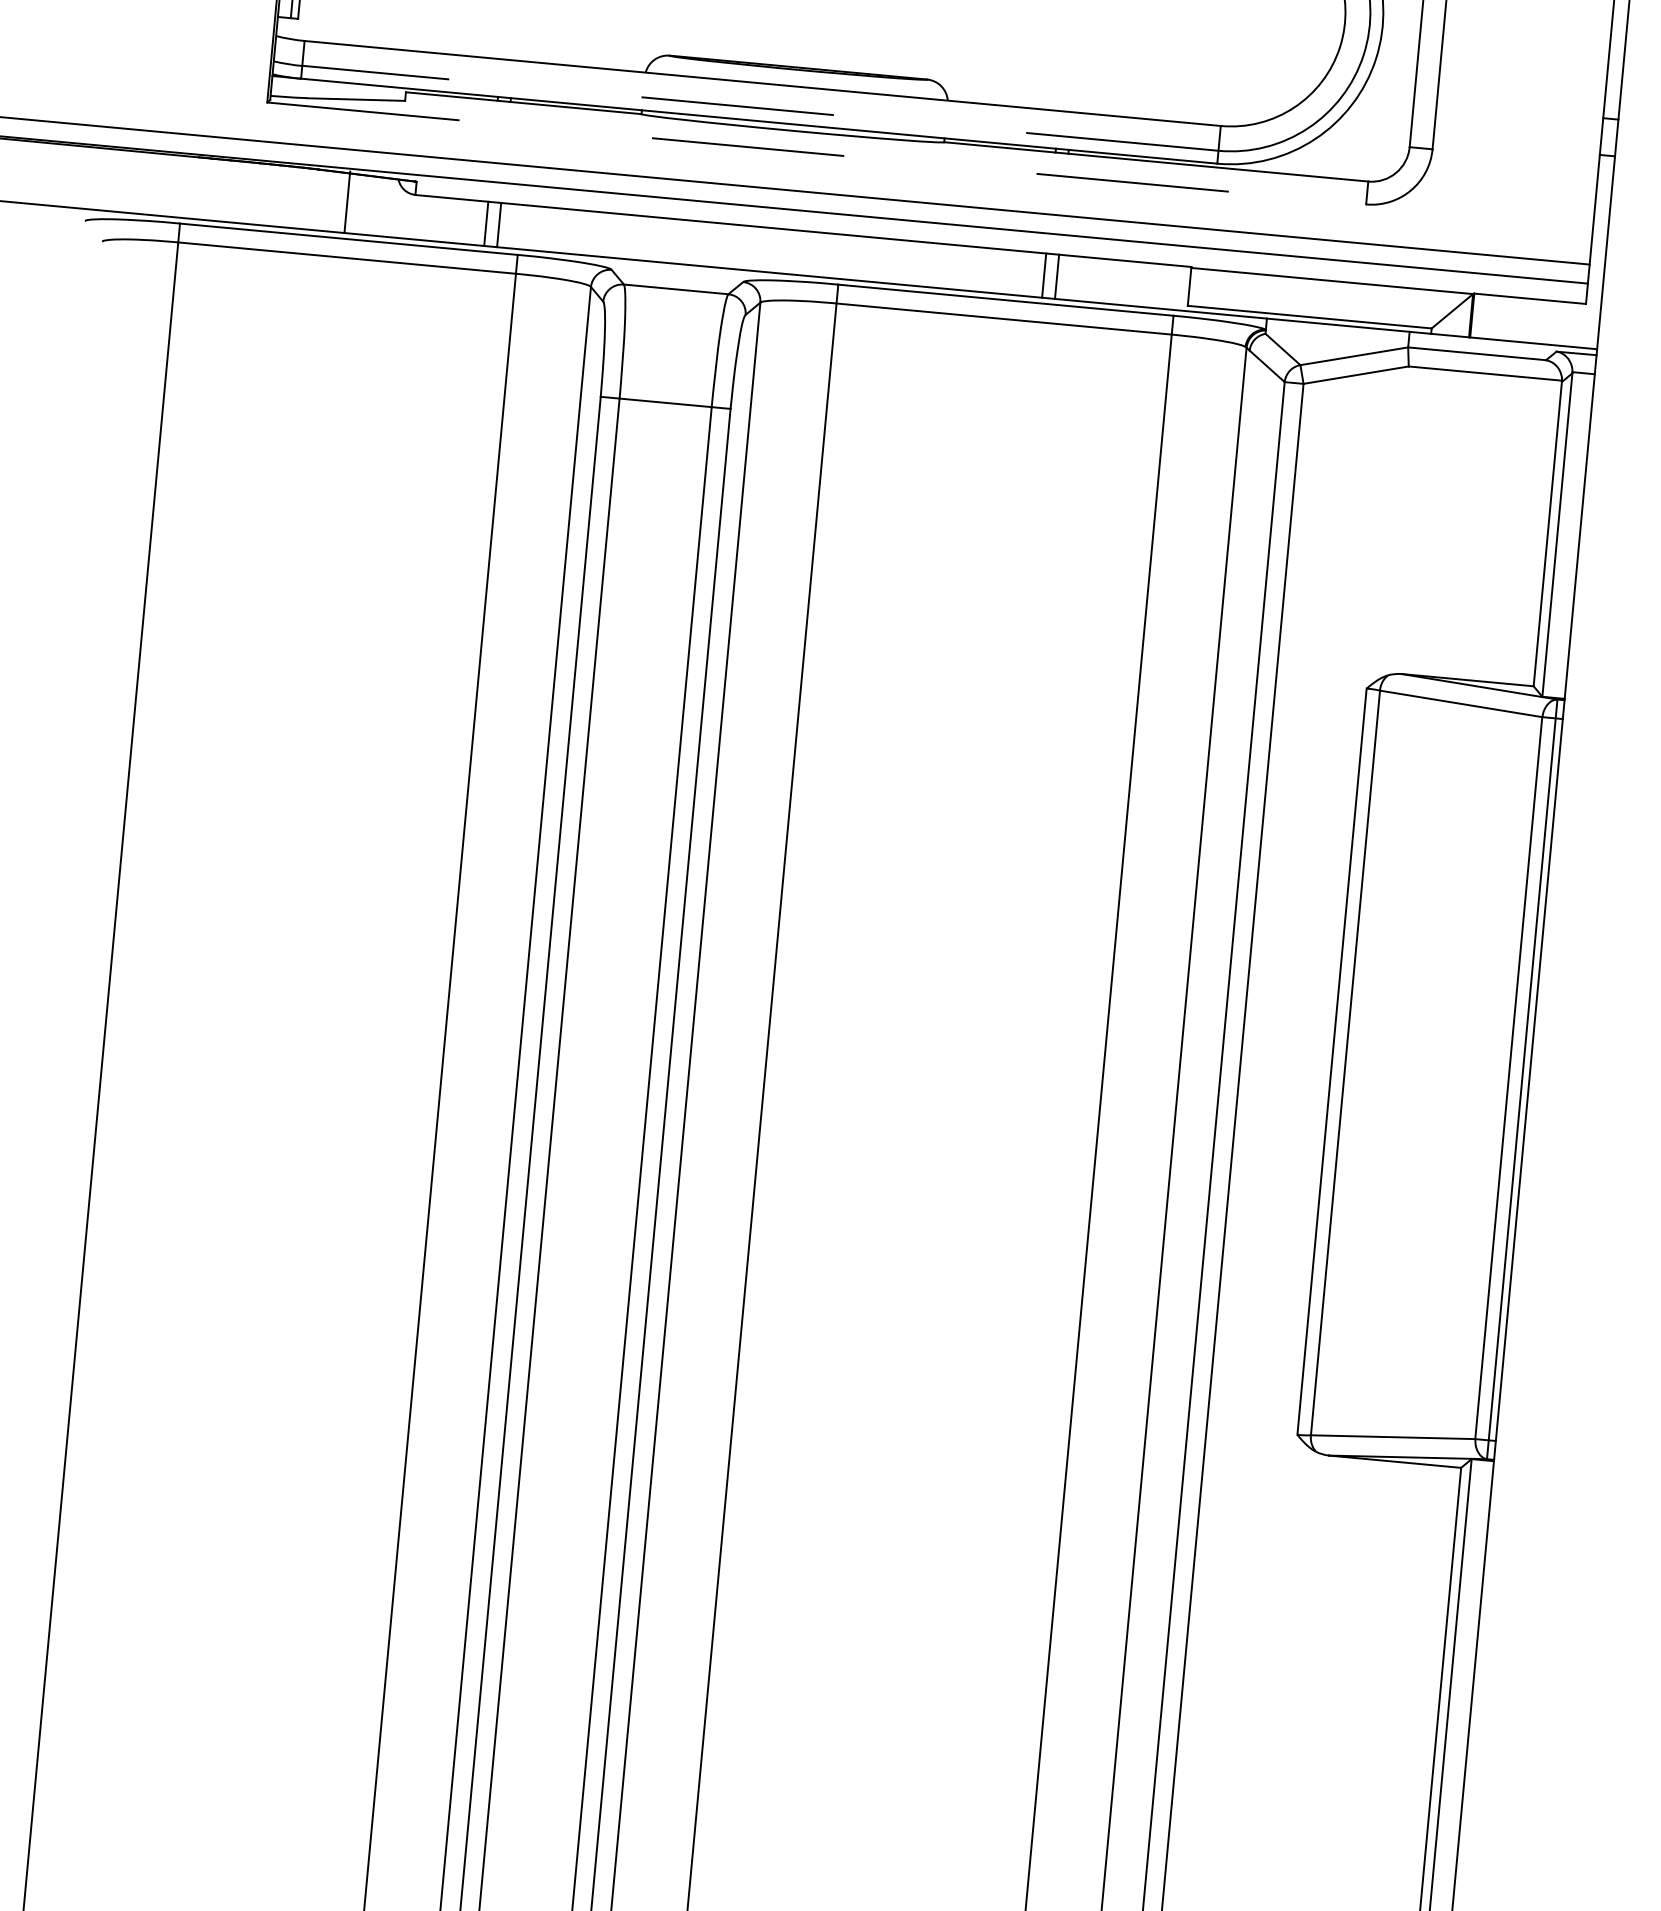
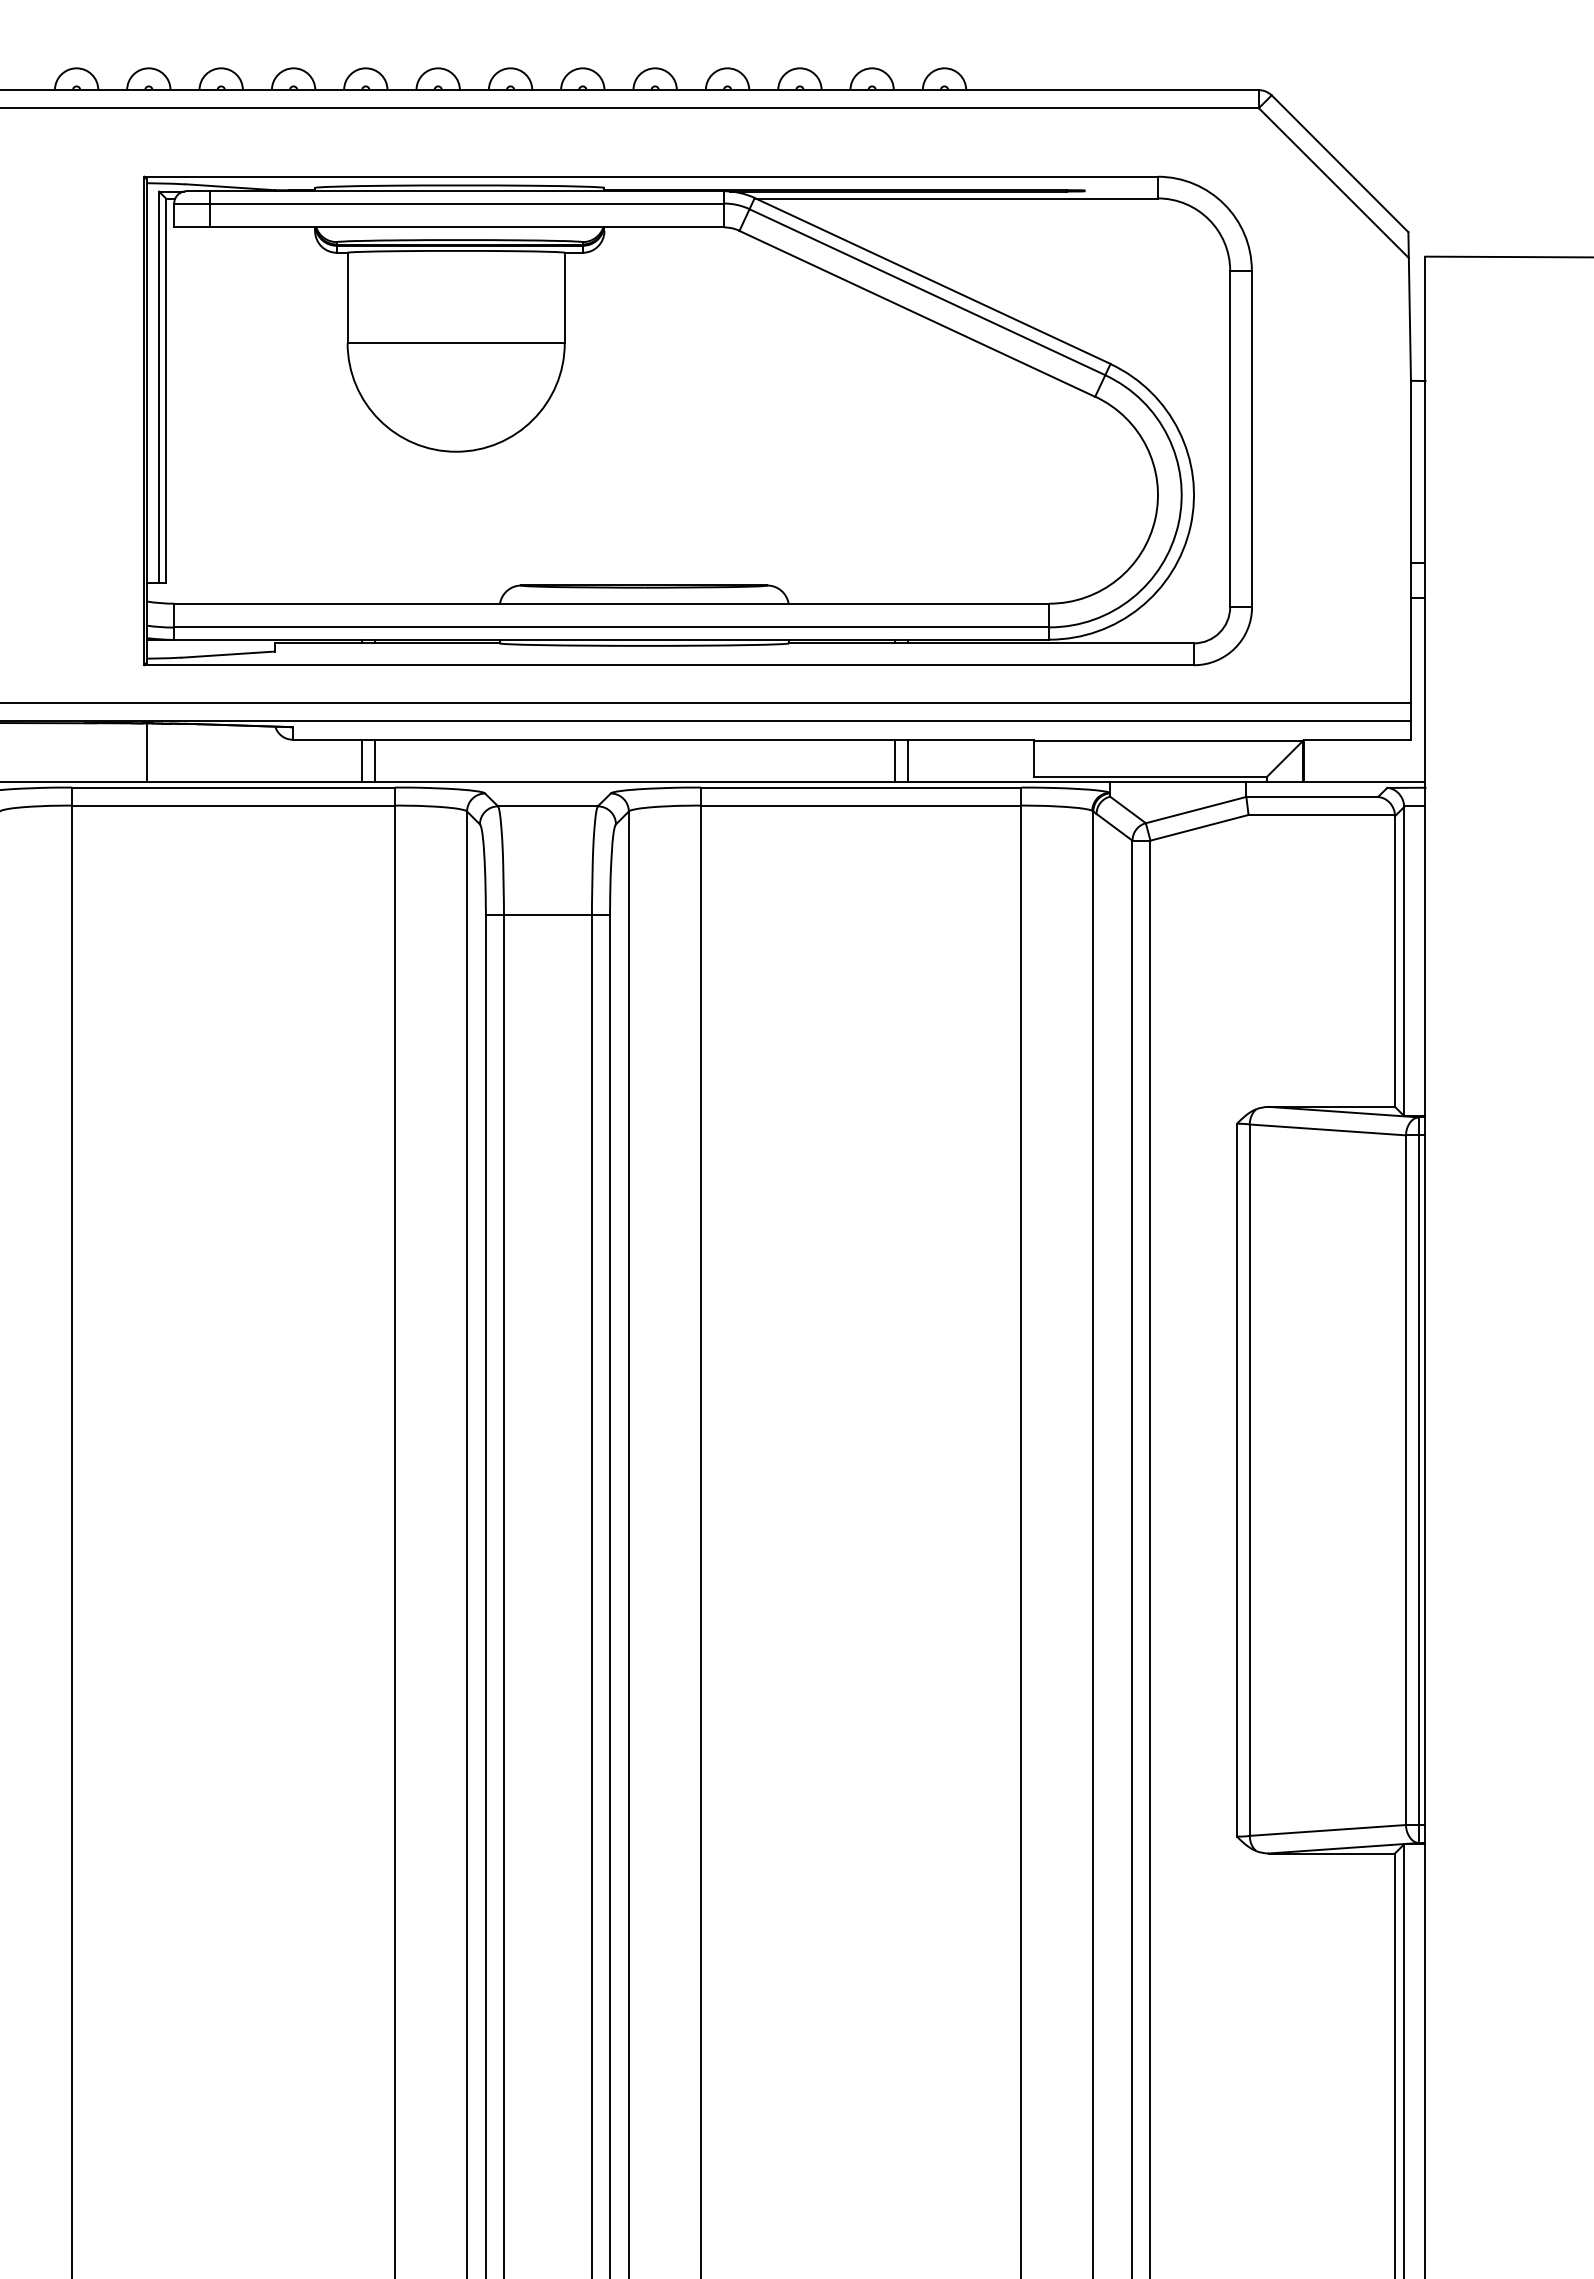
line: (760, 108) -> (611, 627), dashed -> solid
line: (817, 153) -> (669, 665), dashed -> solid
line: (347, 202) -> (146, 752), moved

